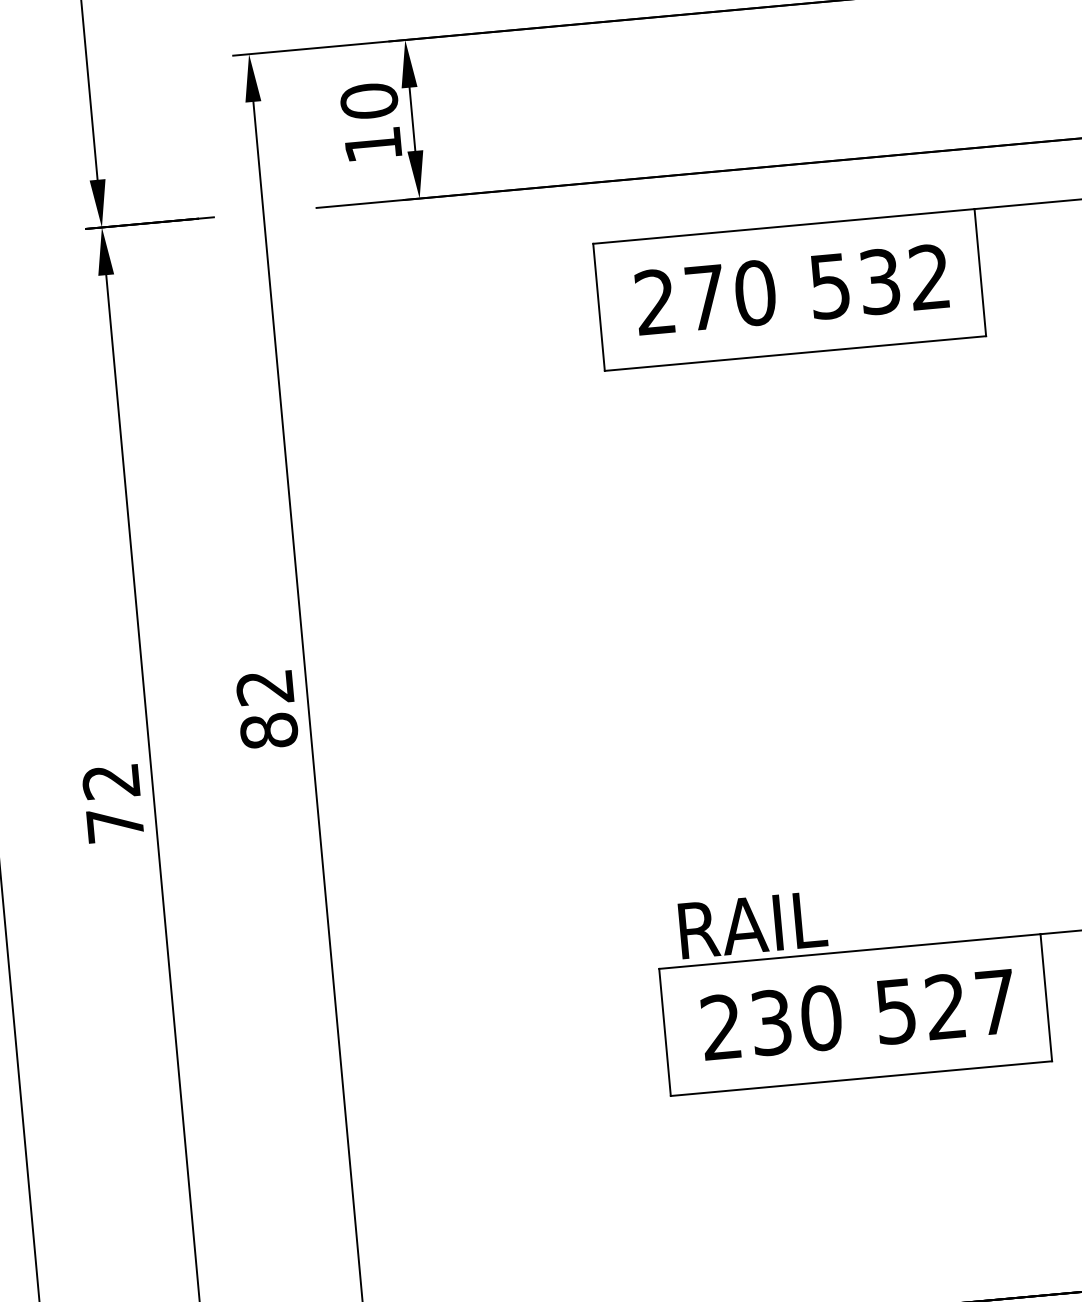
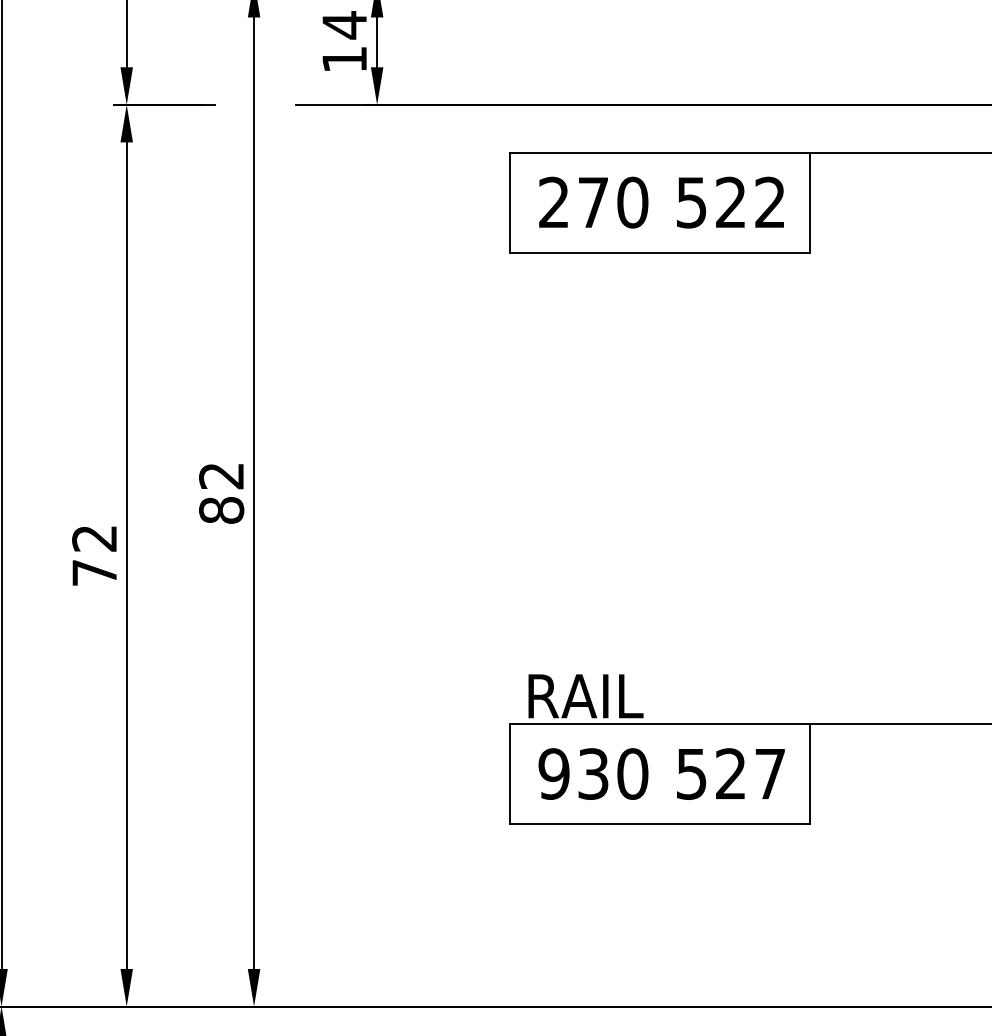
text: (369, 101) -> (344, 25), 10 -> 14
text: (879, 281) -> (730, 202), 532 -> 522
text: (720, 1026) -> (553, 773), 230 -> 930

